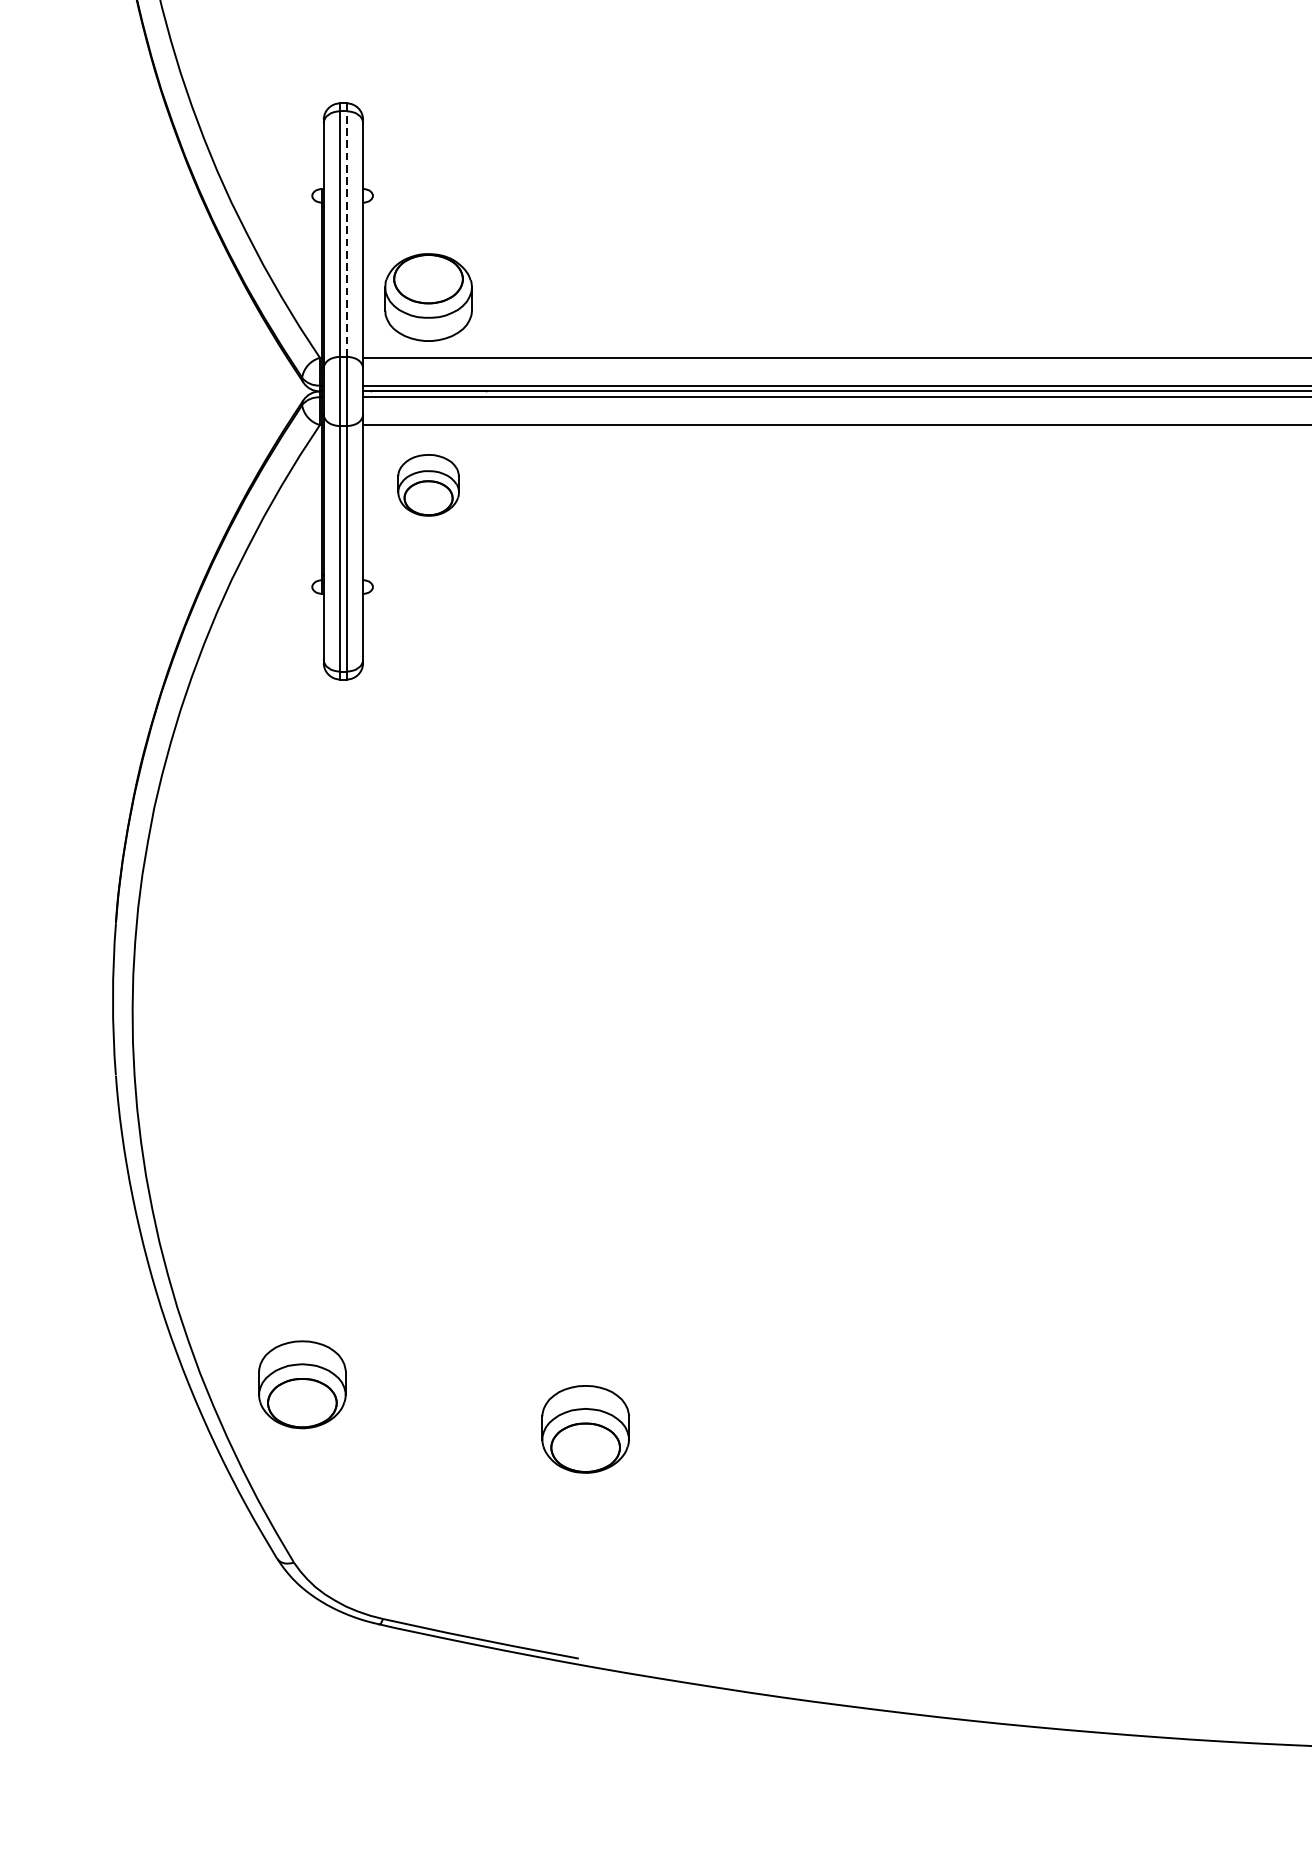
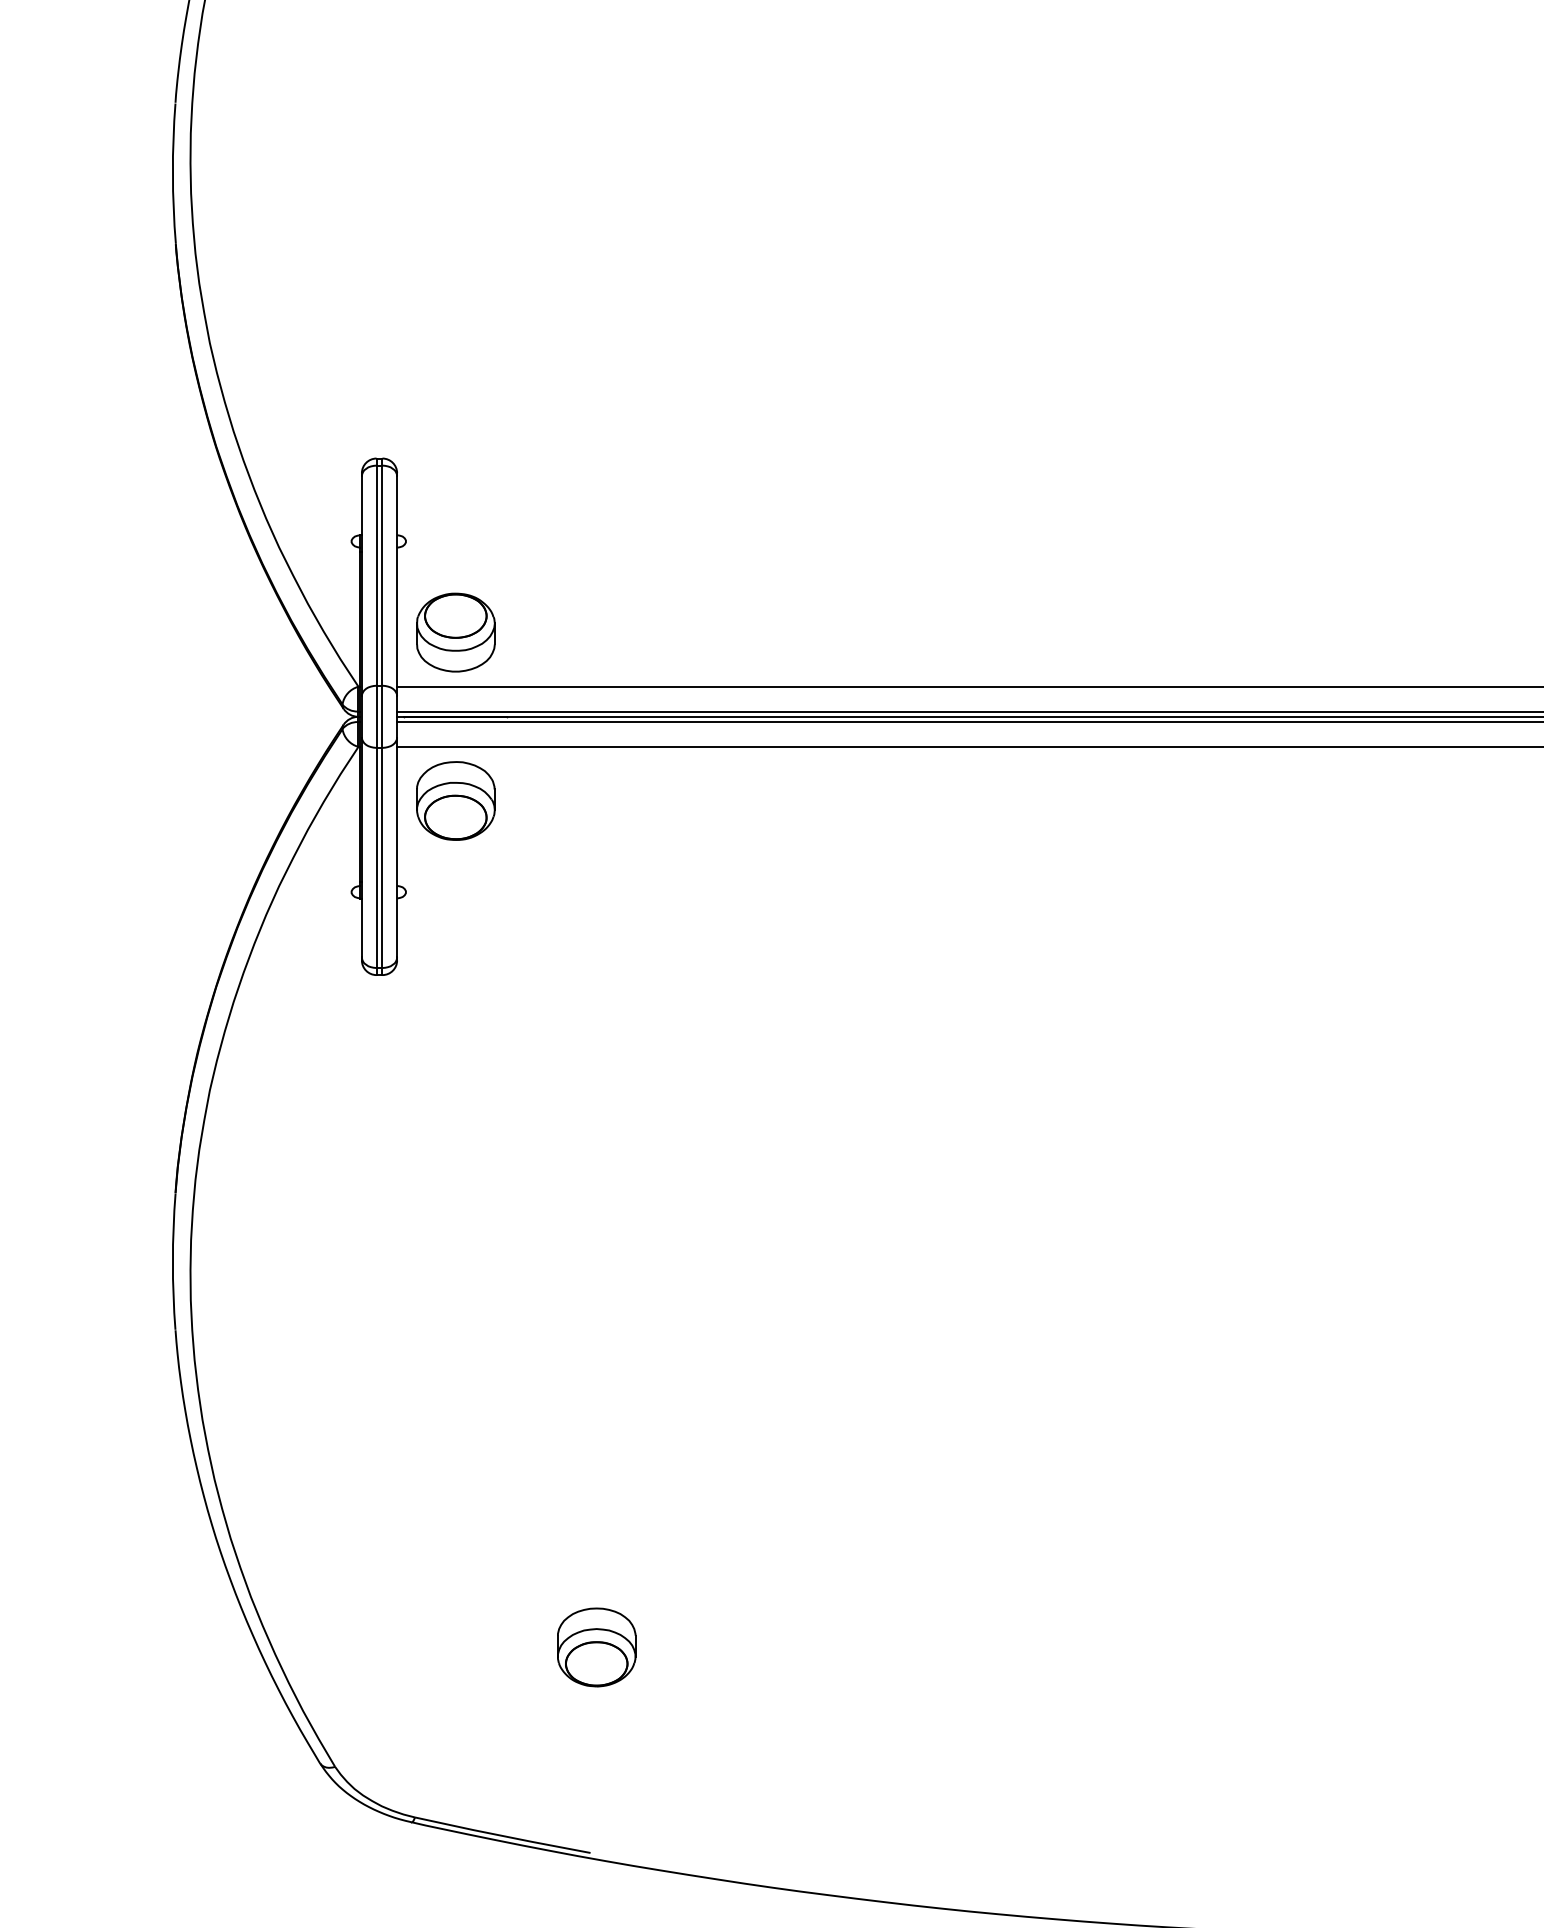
line: (346, 233) -> (382, 575), dashed -> solid
part: (428, 484) -> (455, 800), size x1.43
part: (302, 1384) -> (342, 1607), removed

